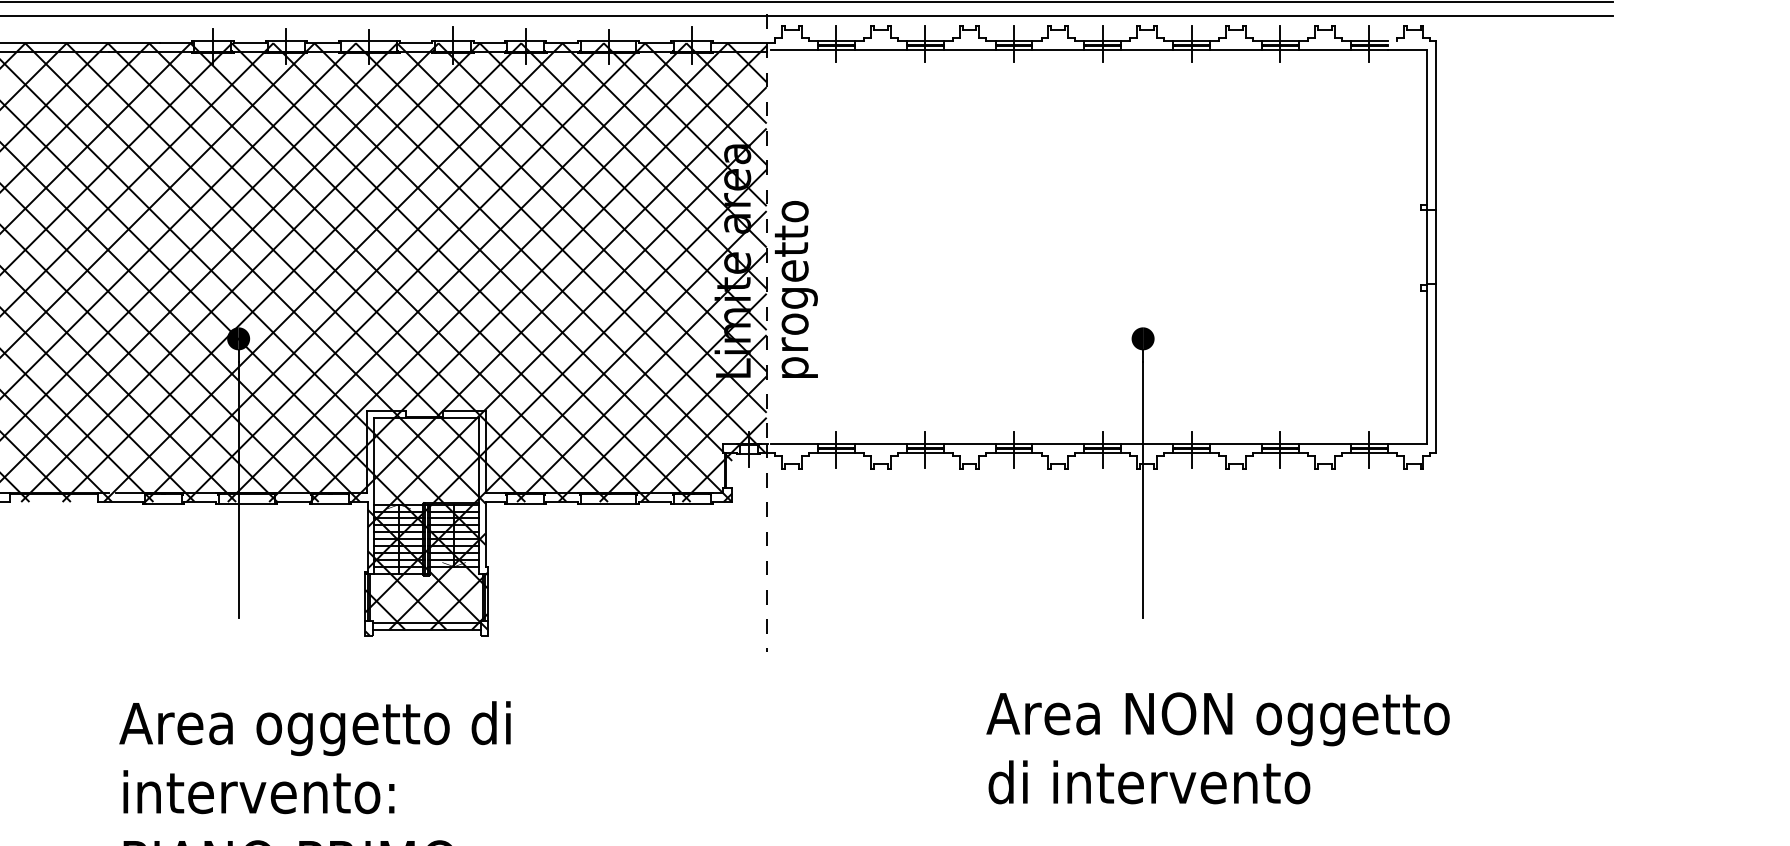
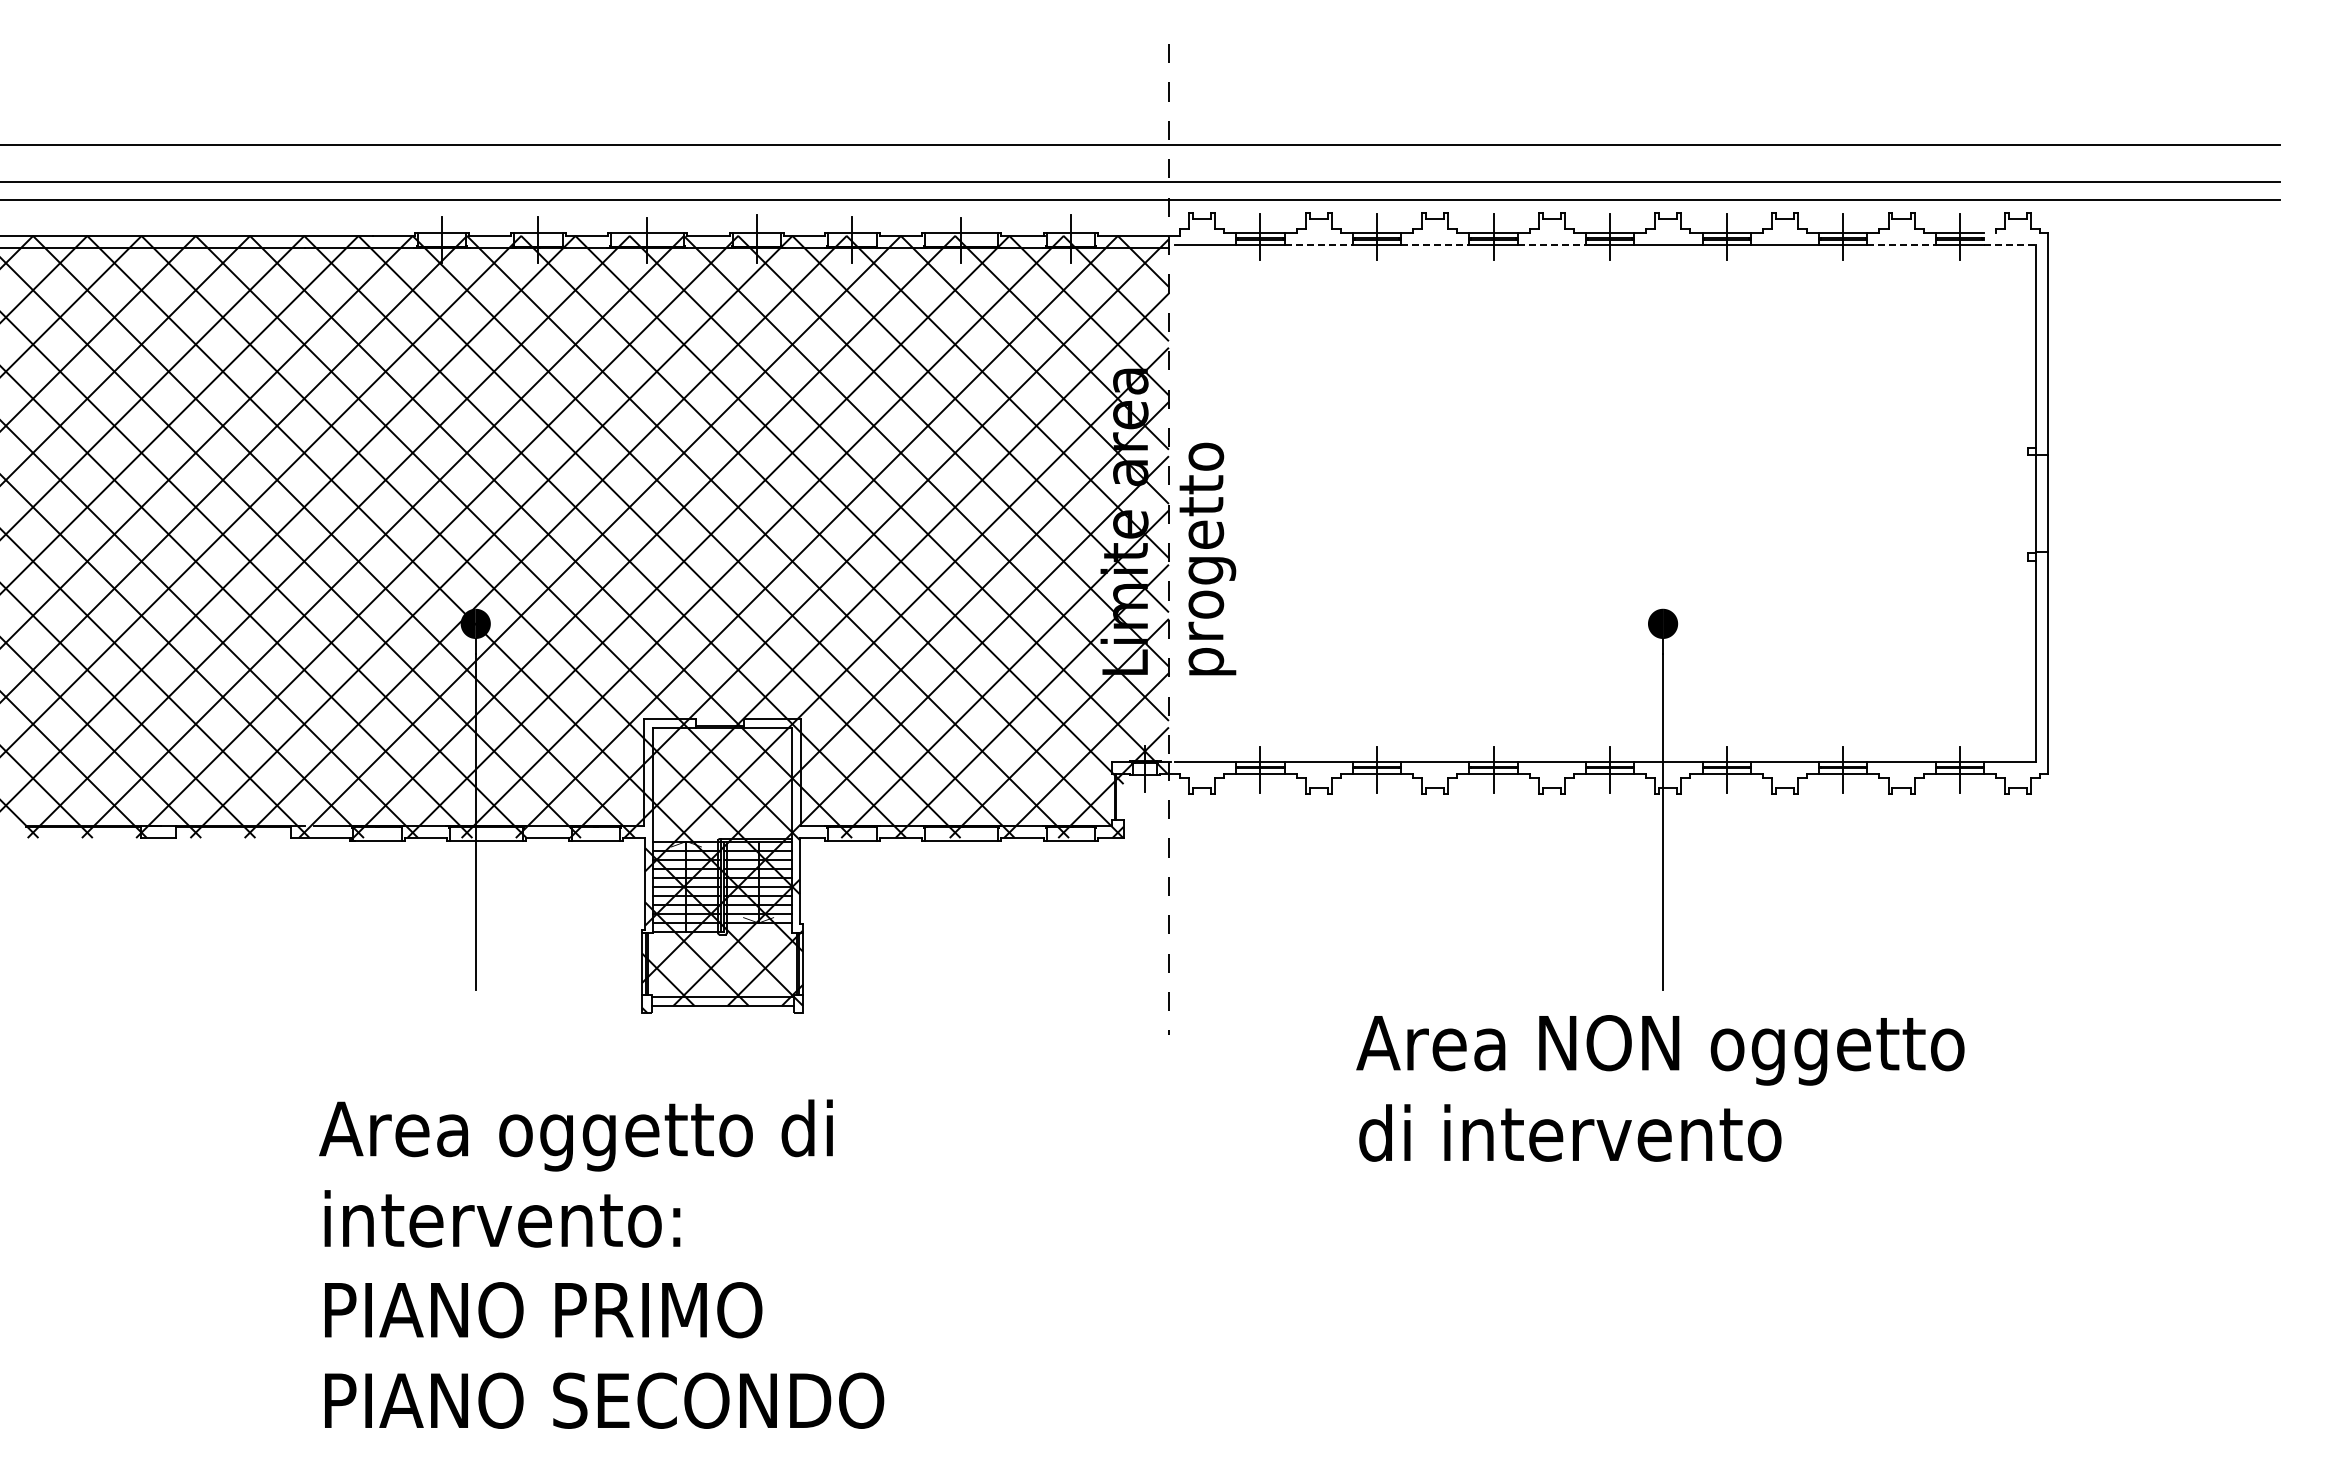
line: (881, 50) -> (1319, 245), solid -> dashed
line: (969, 50) -> (1435, 245), solid -> dashed
line: (1058, 50) -> (1552, 245), solid -> dashed
line: (1325, 50) -> (1902, 245), solid -> dashed
line: (1407, 50) -> (2009, 245), solid -> dashed
text: (1218, 748) -> (1660, 1088), moved

